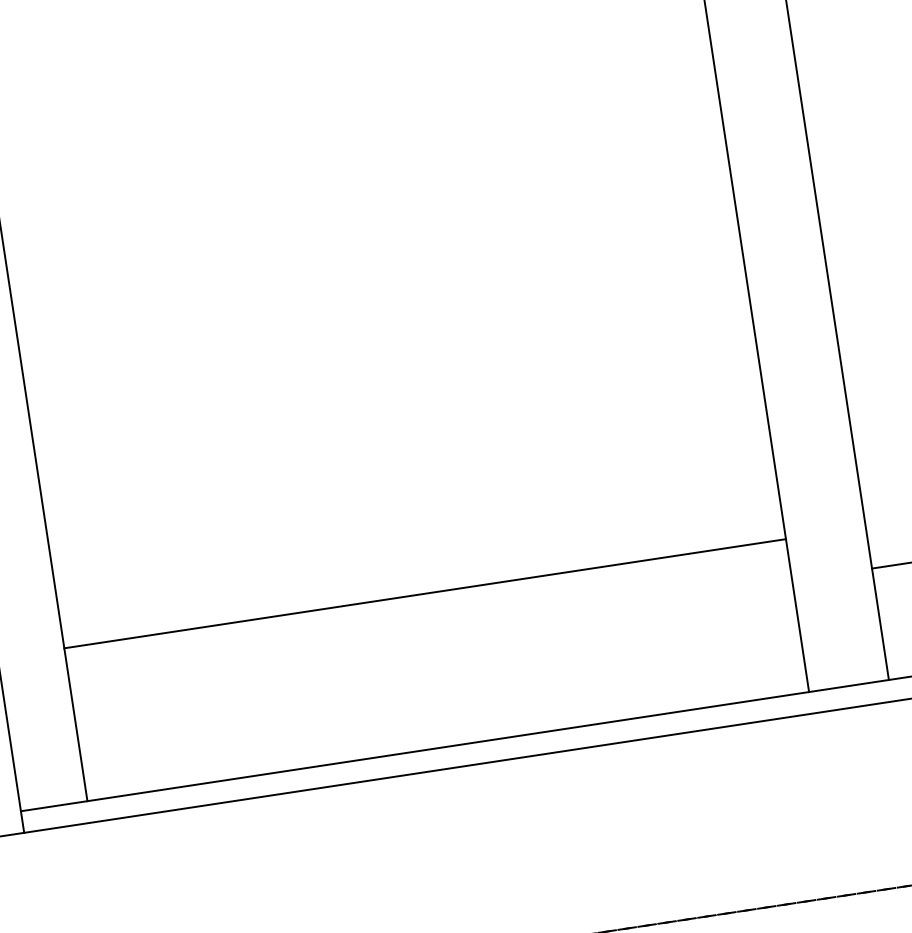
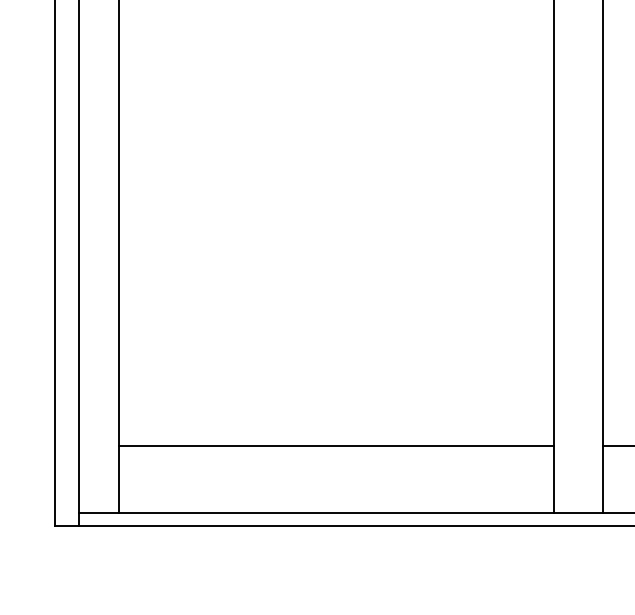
line: (424, 593) -> (336, 445), moved

